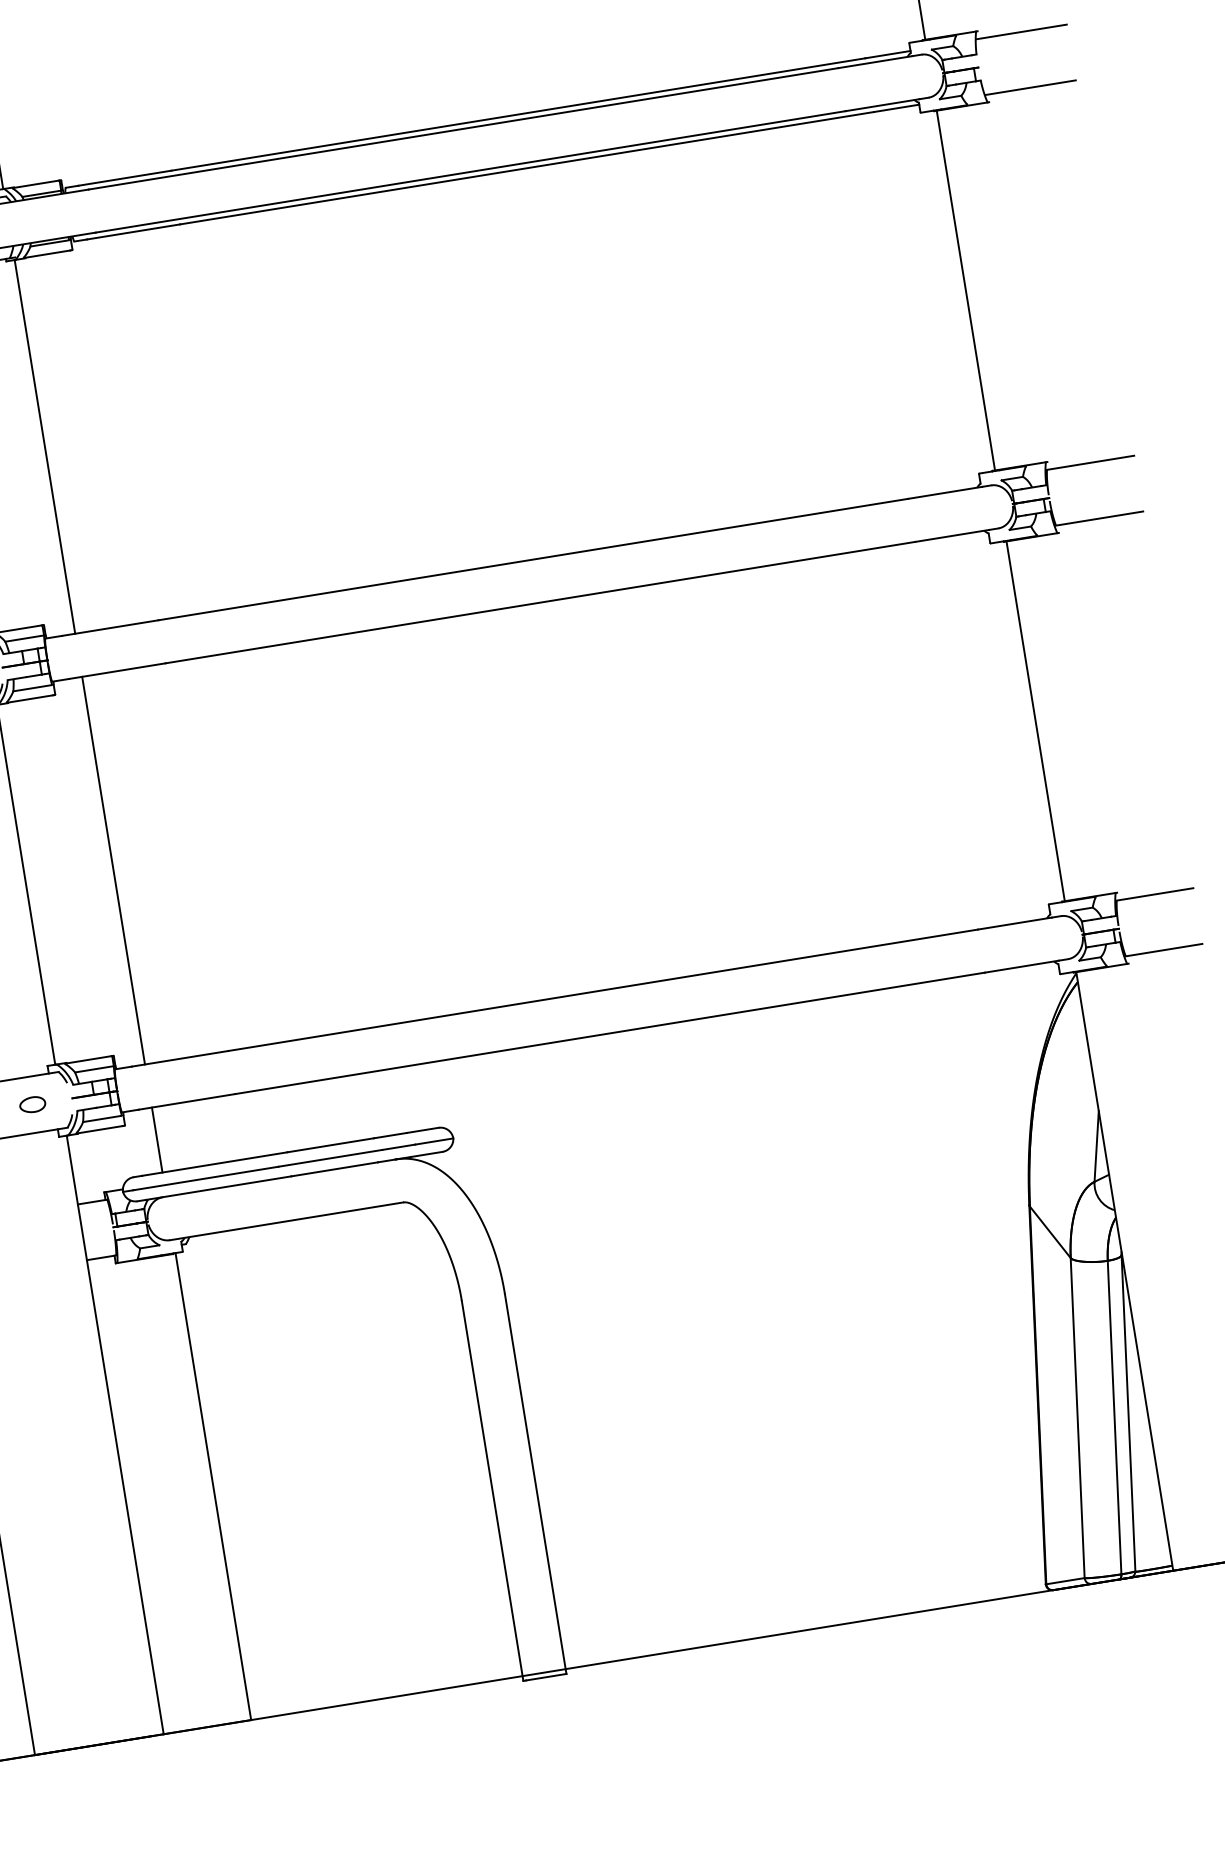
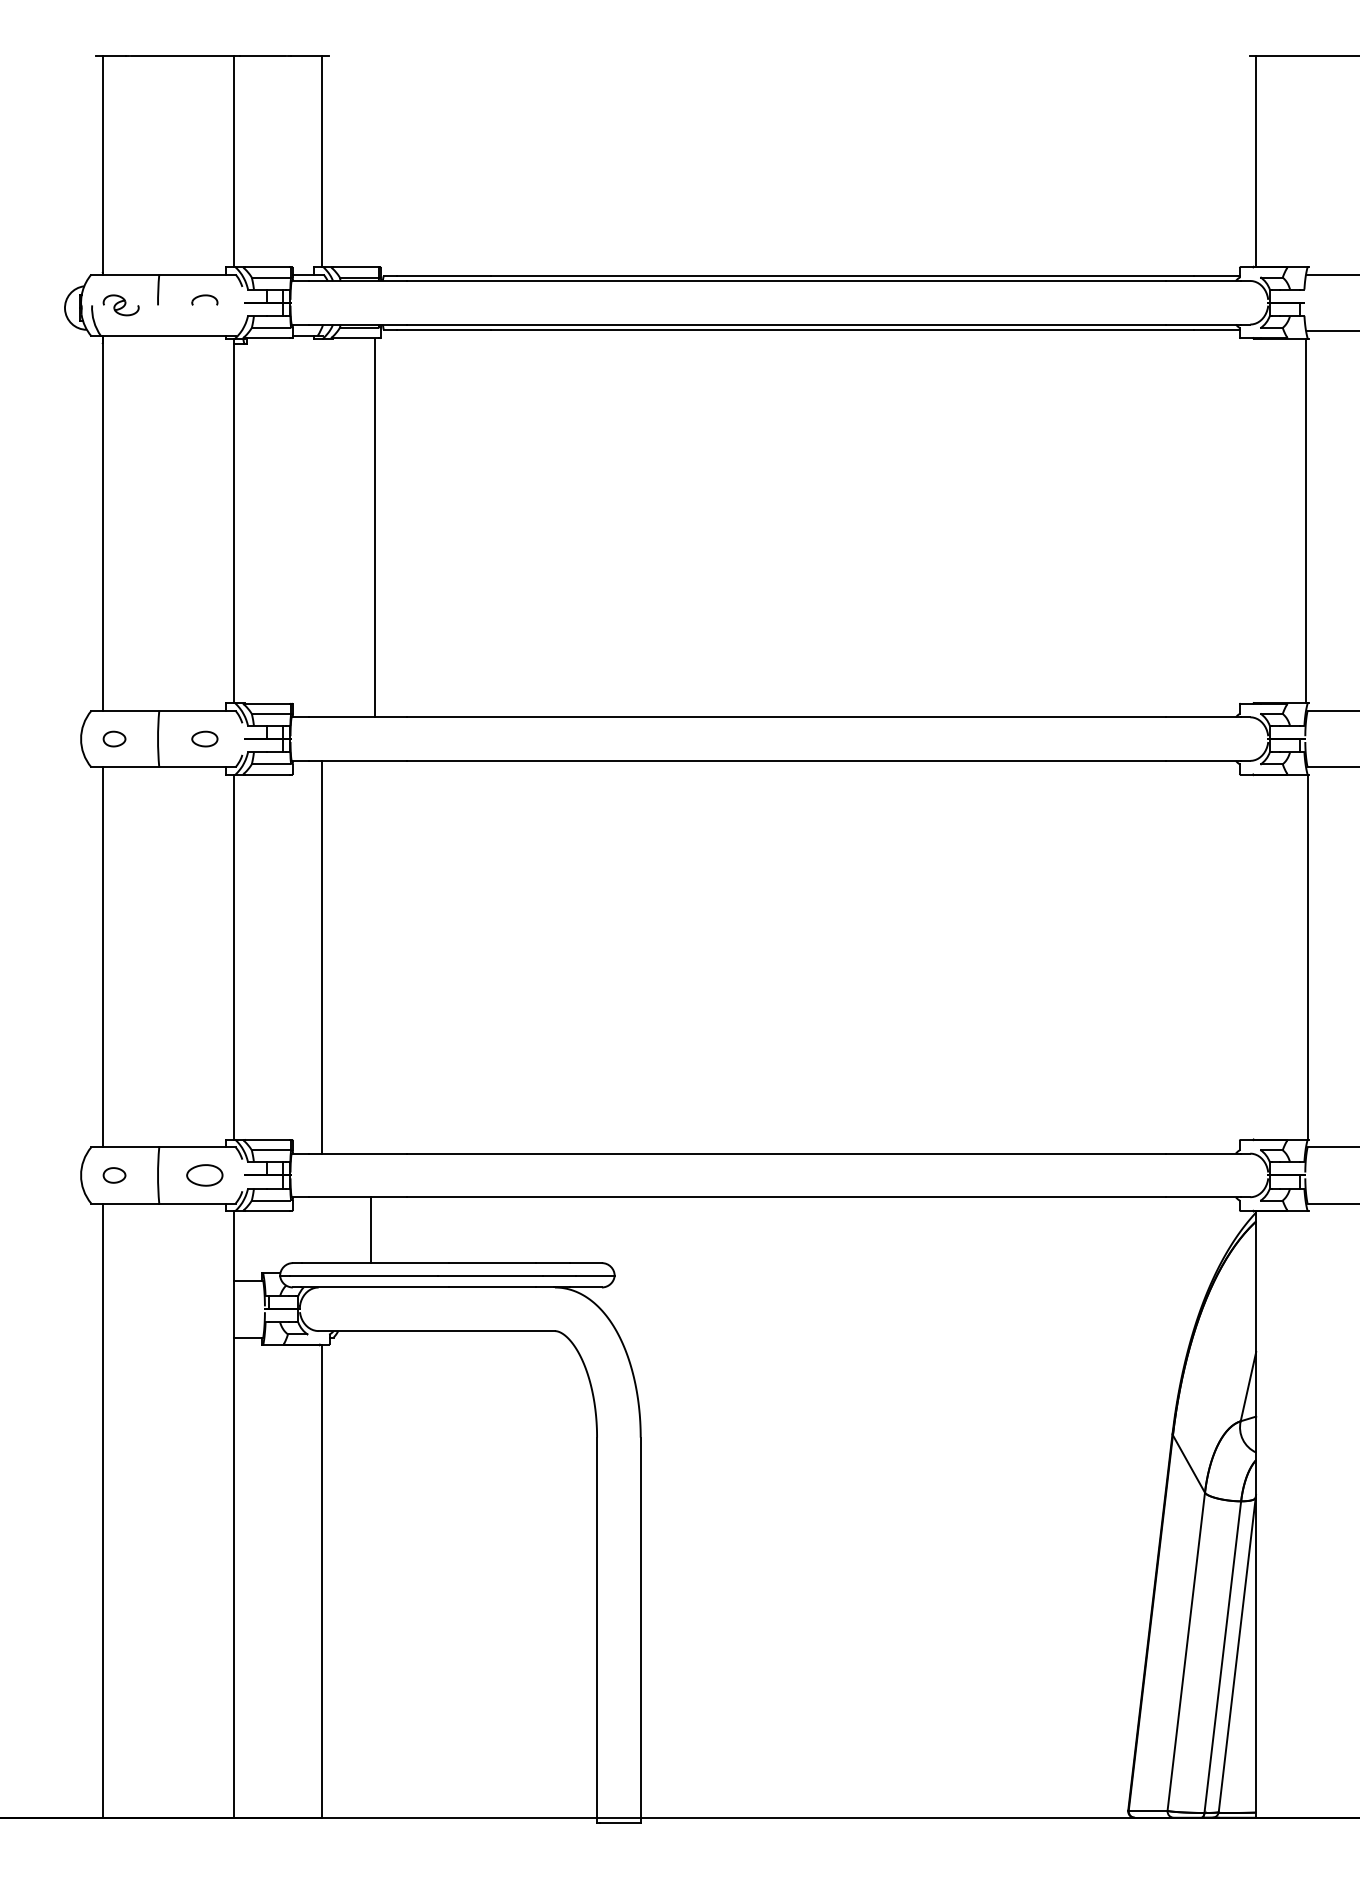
line: (966, 290) -> (1306, 520), moved
line: (45, 446) -> (375, 527), moved
line: (1035, 721) -> (1308, 957), moved
part: (32, 1104) -> (204, 1175), size x1.4
line: (157, 1140) -> (371, 1230), moved

